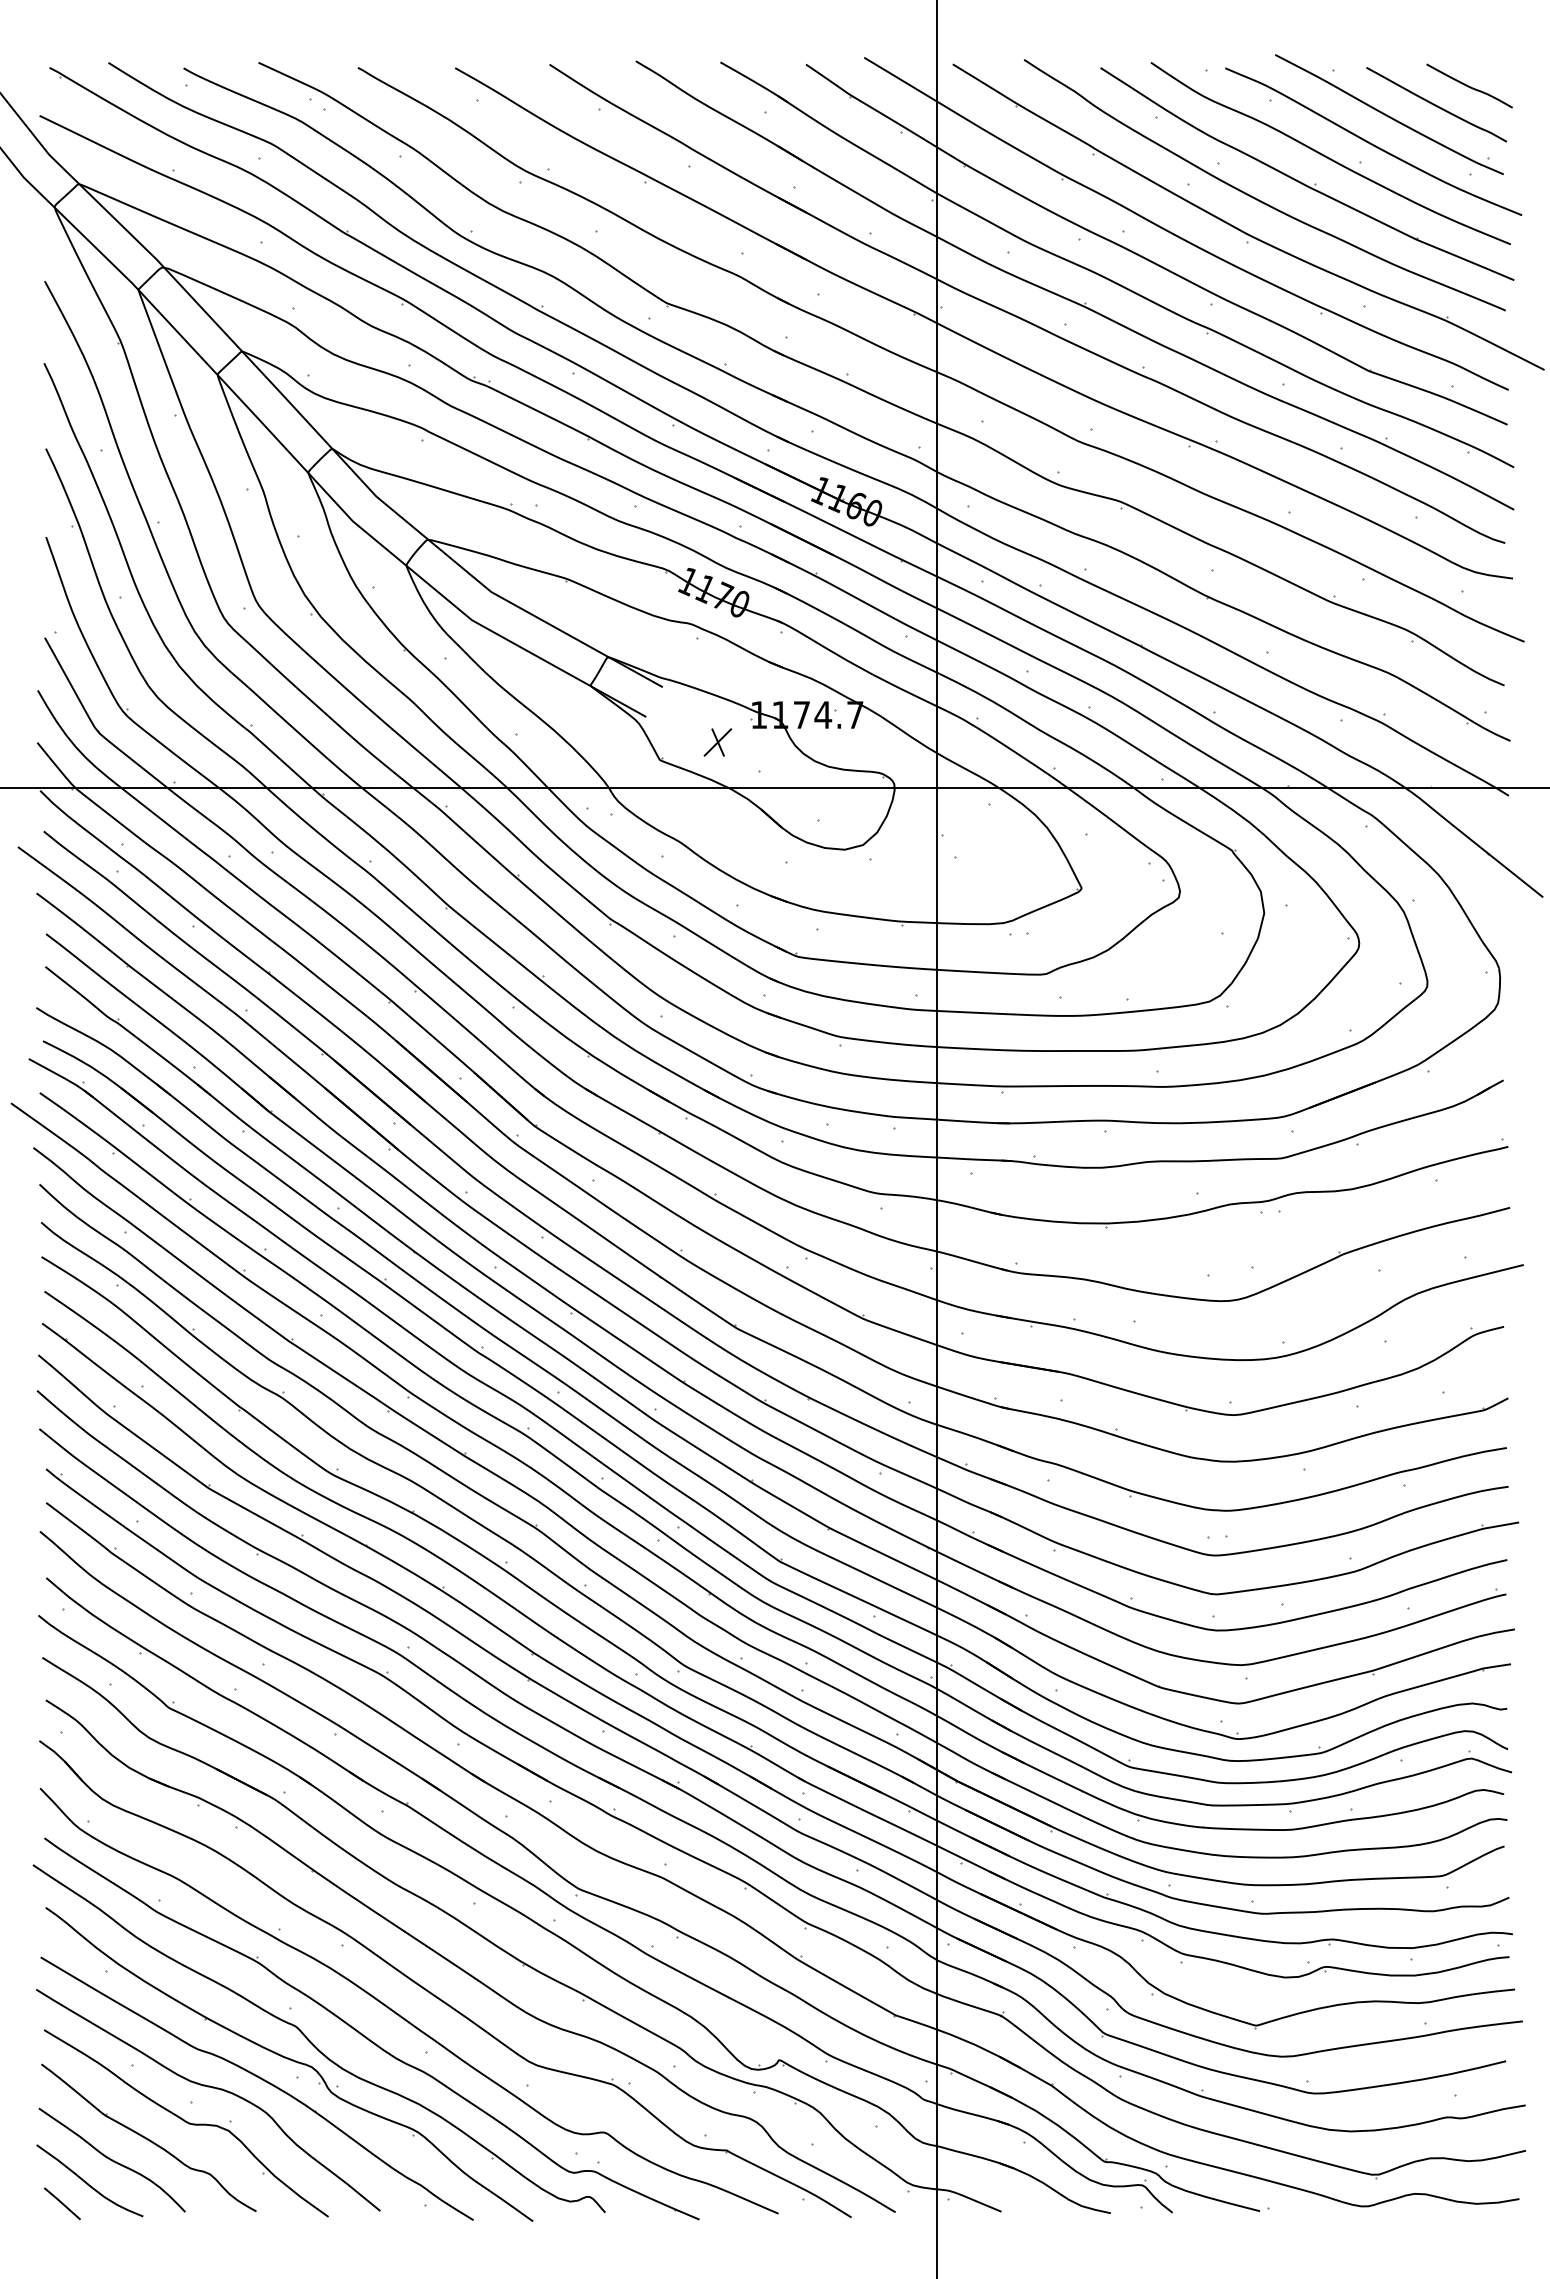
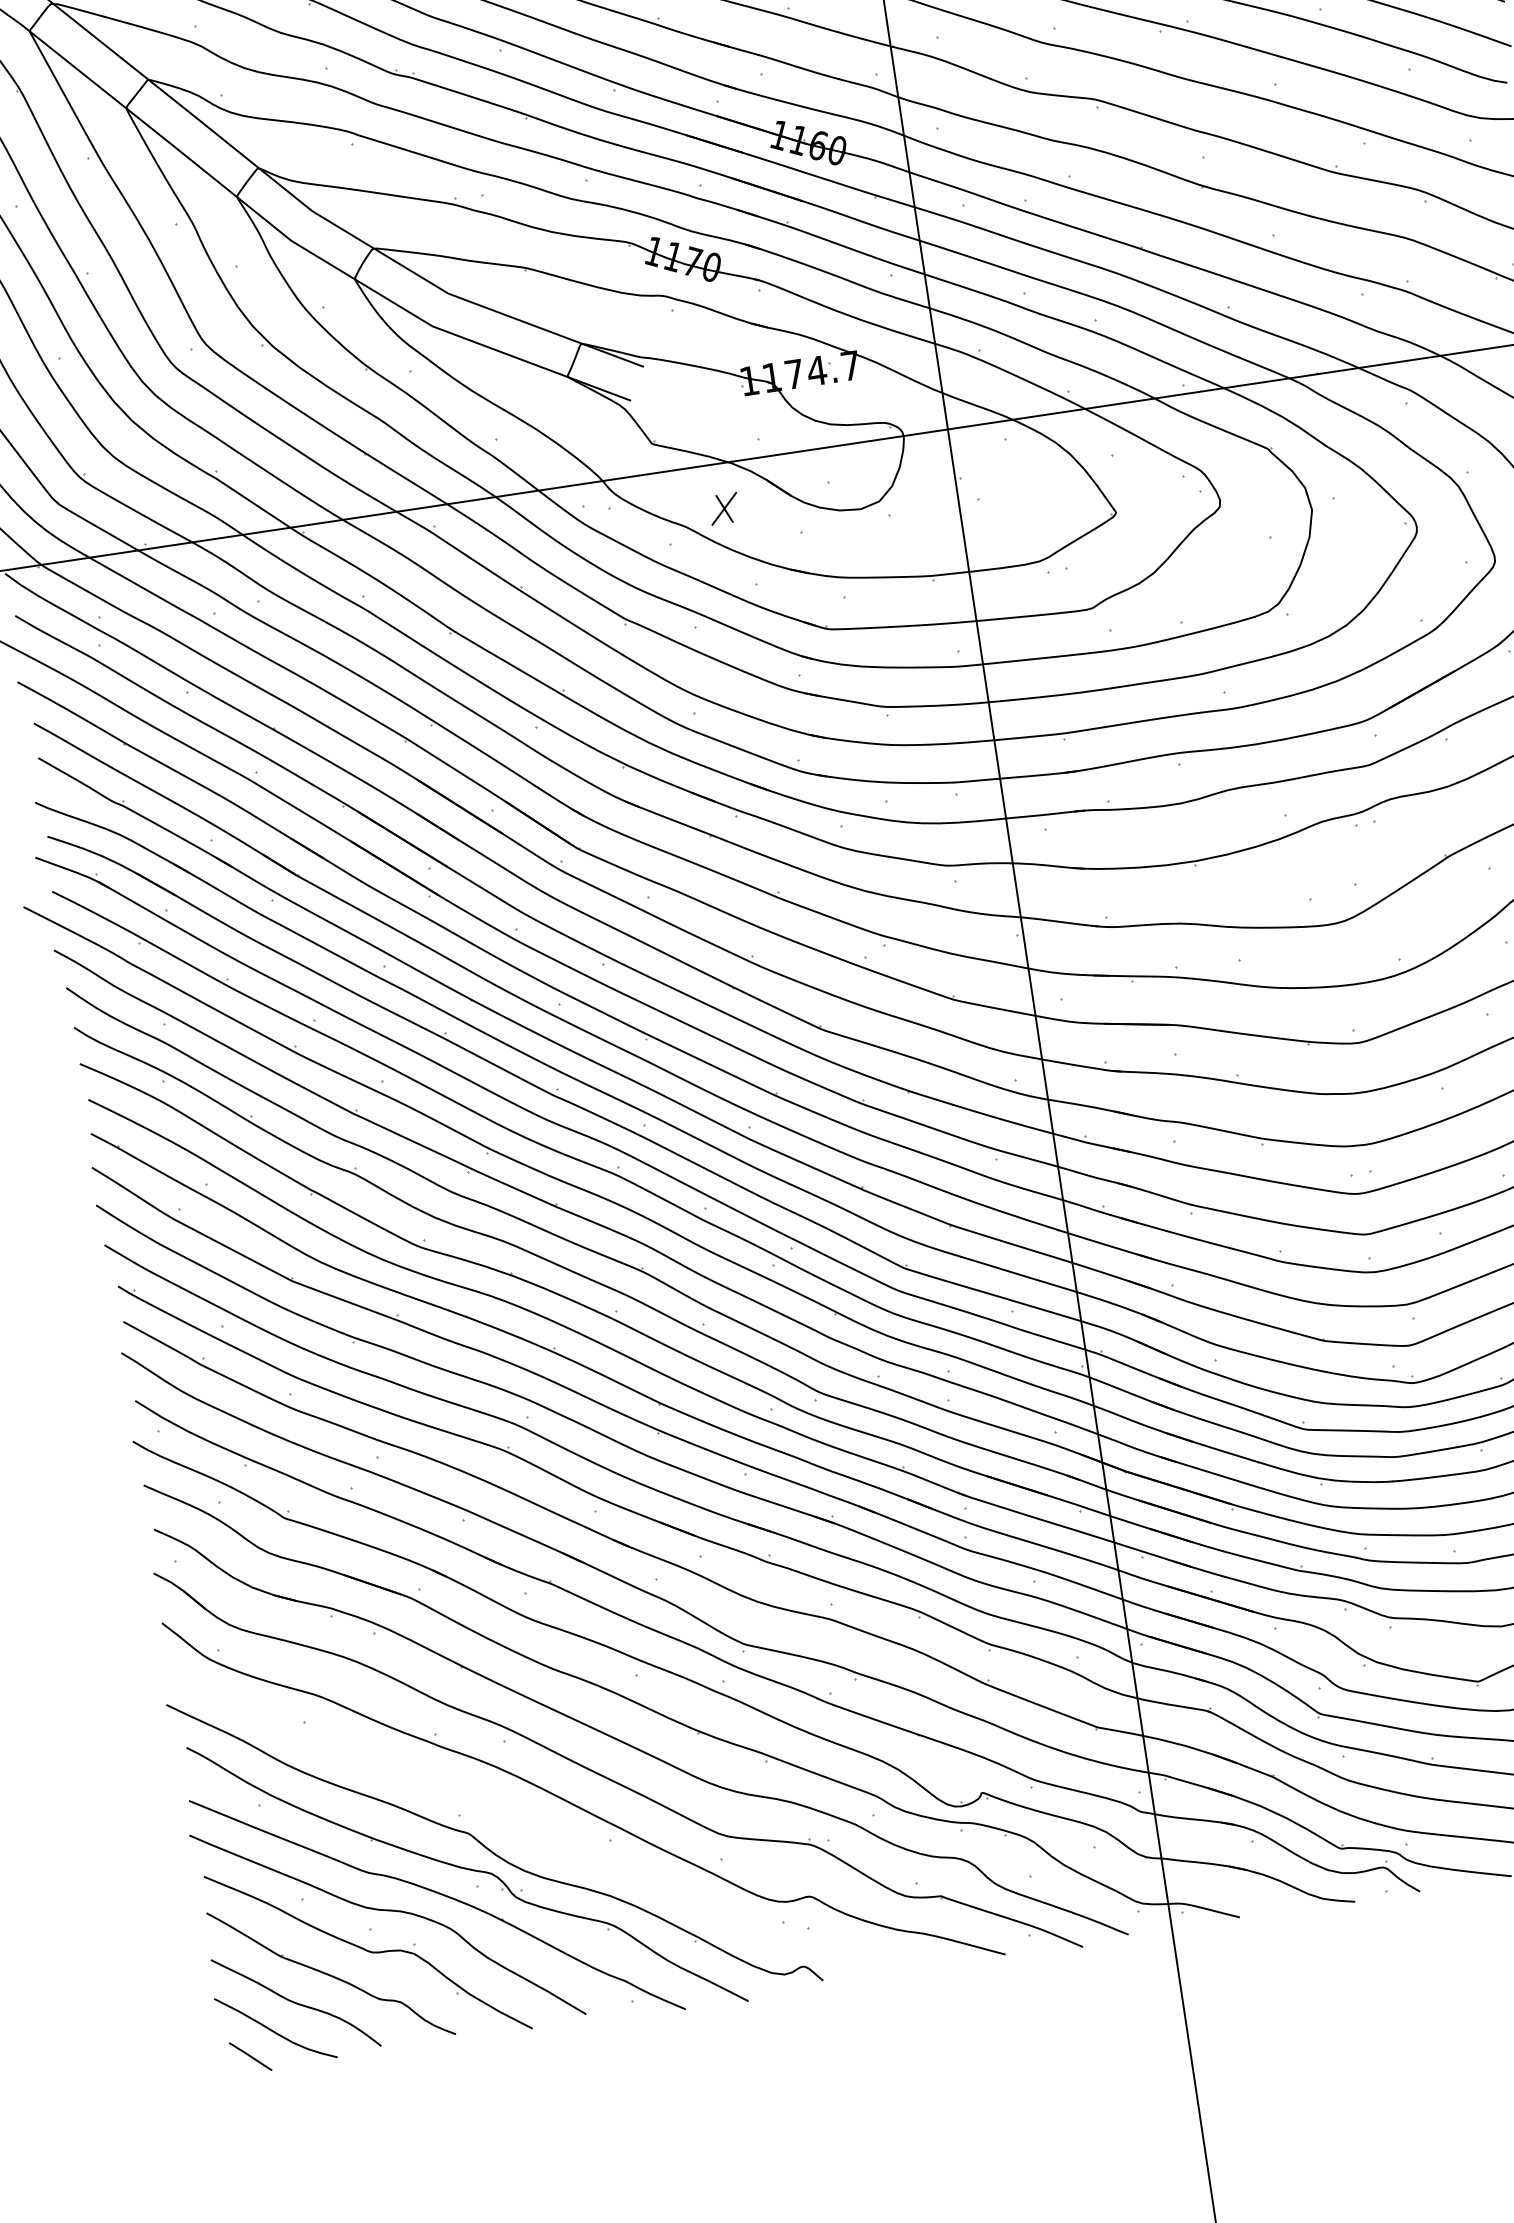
part: (717, 742) -> (723, 508), moved
part: (366, 2036) -> (544, 1832), removed

